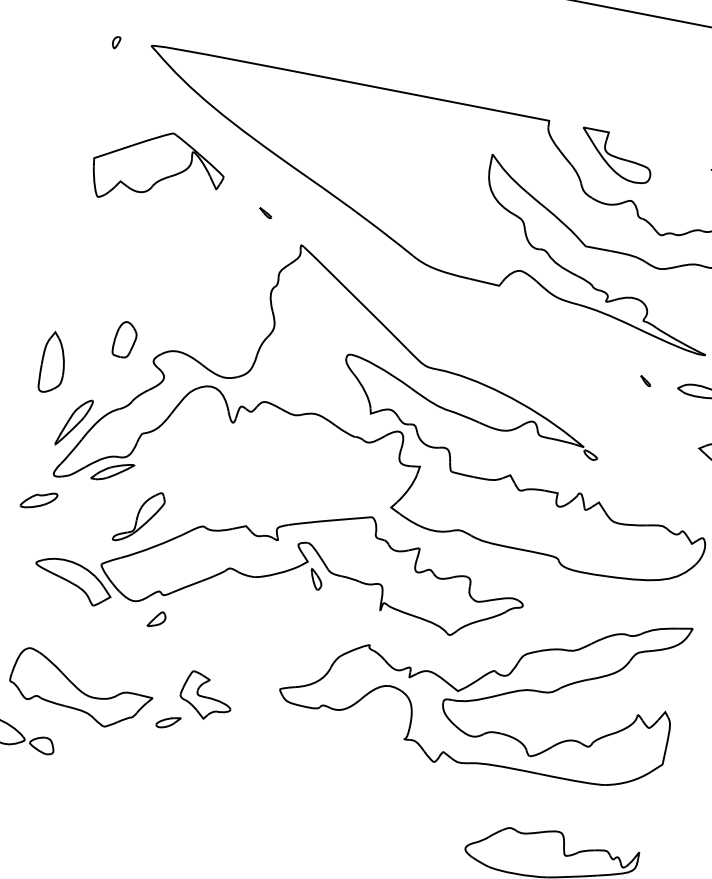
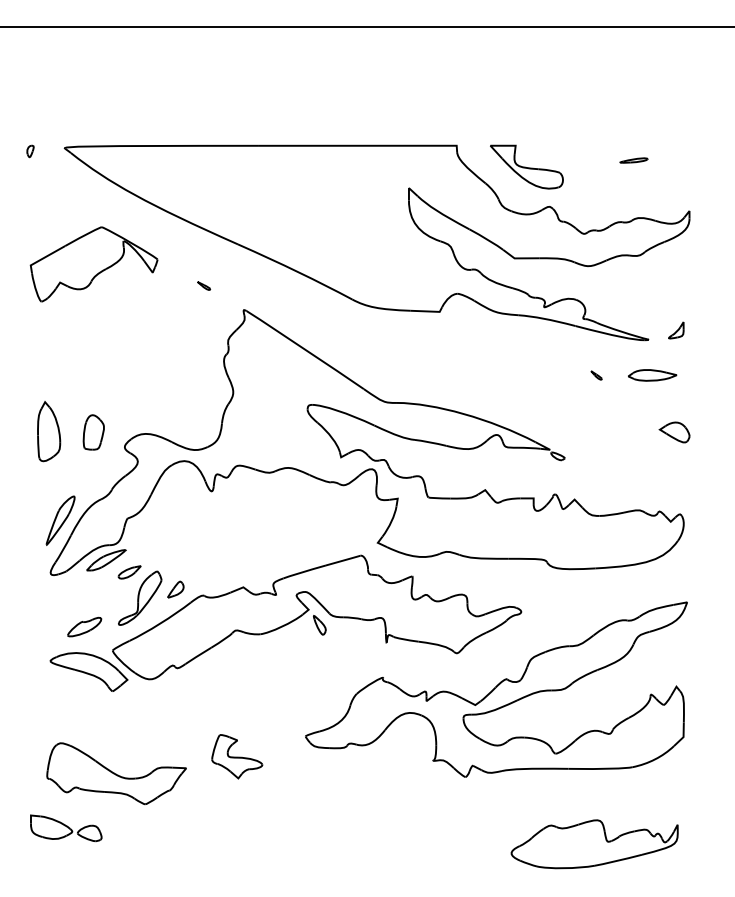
part: (54, 362) -> (49, 431), moved
part: (39, 499) -> (84, 626), moved
part: (156, 619) -> (175, 589), moved
part: (168, 722) -> (129, 572), moved

